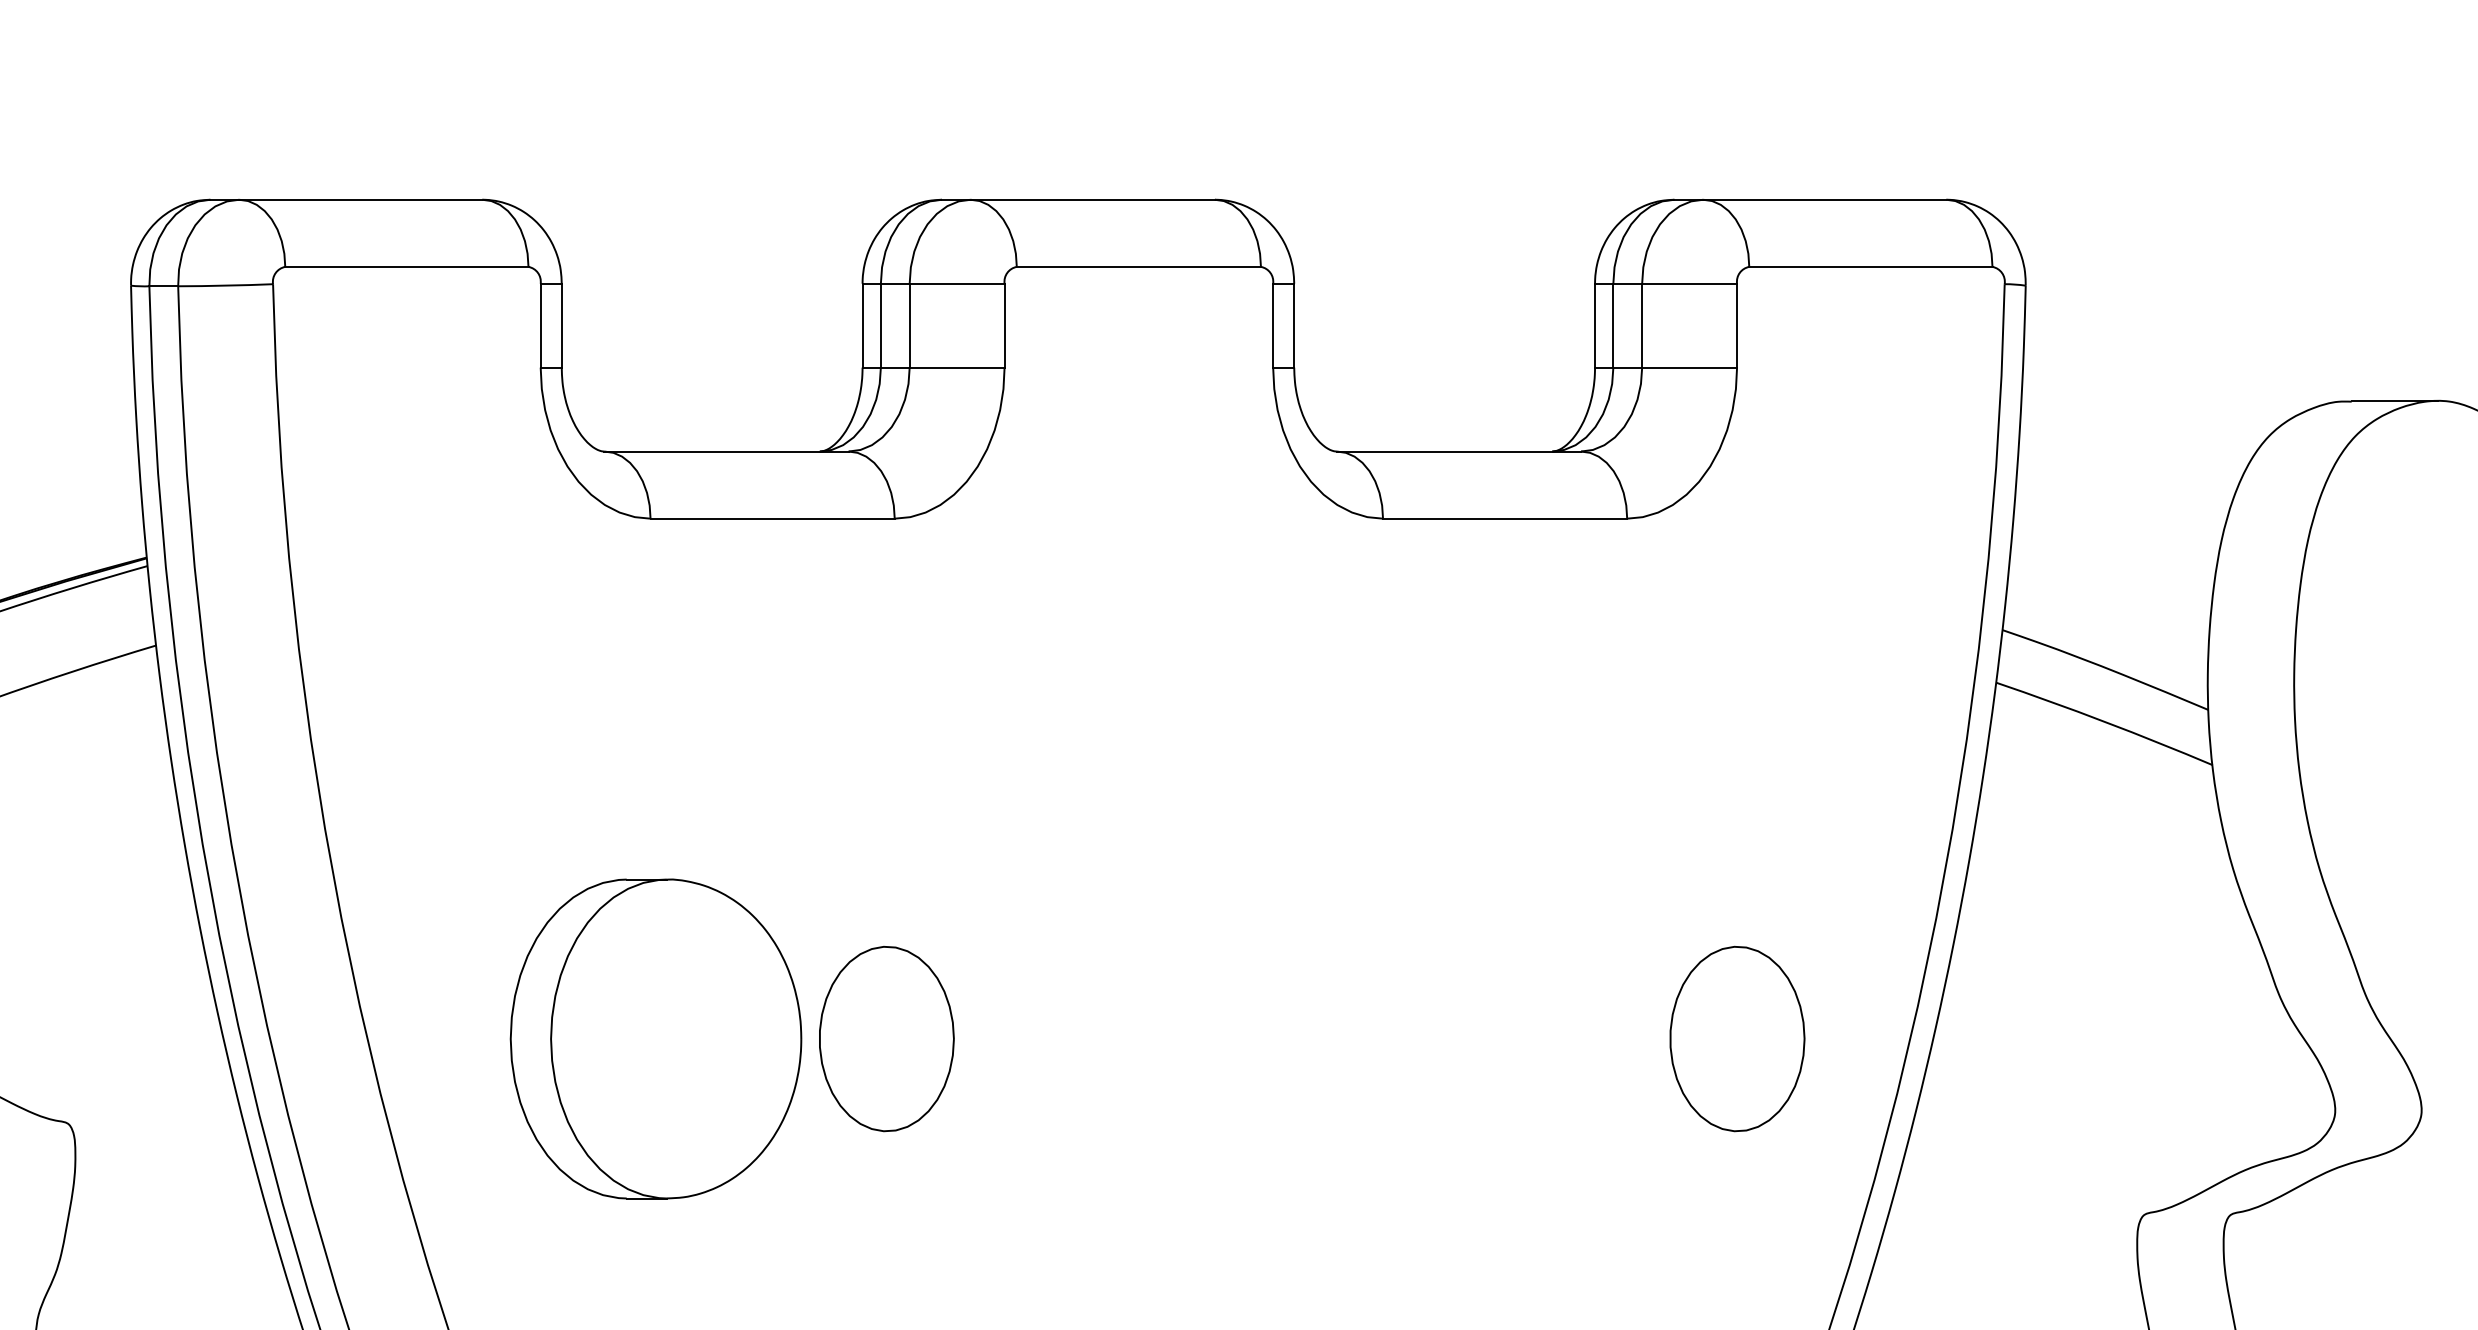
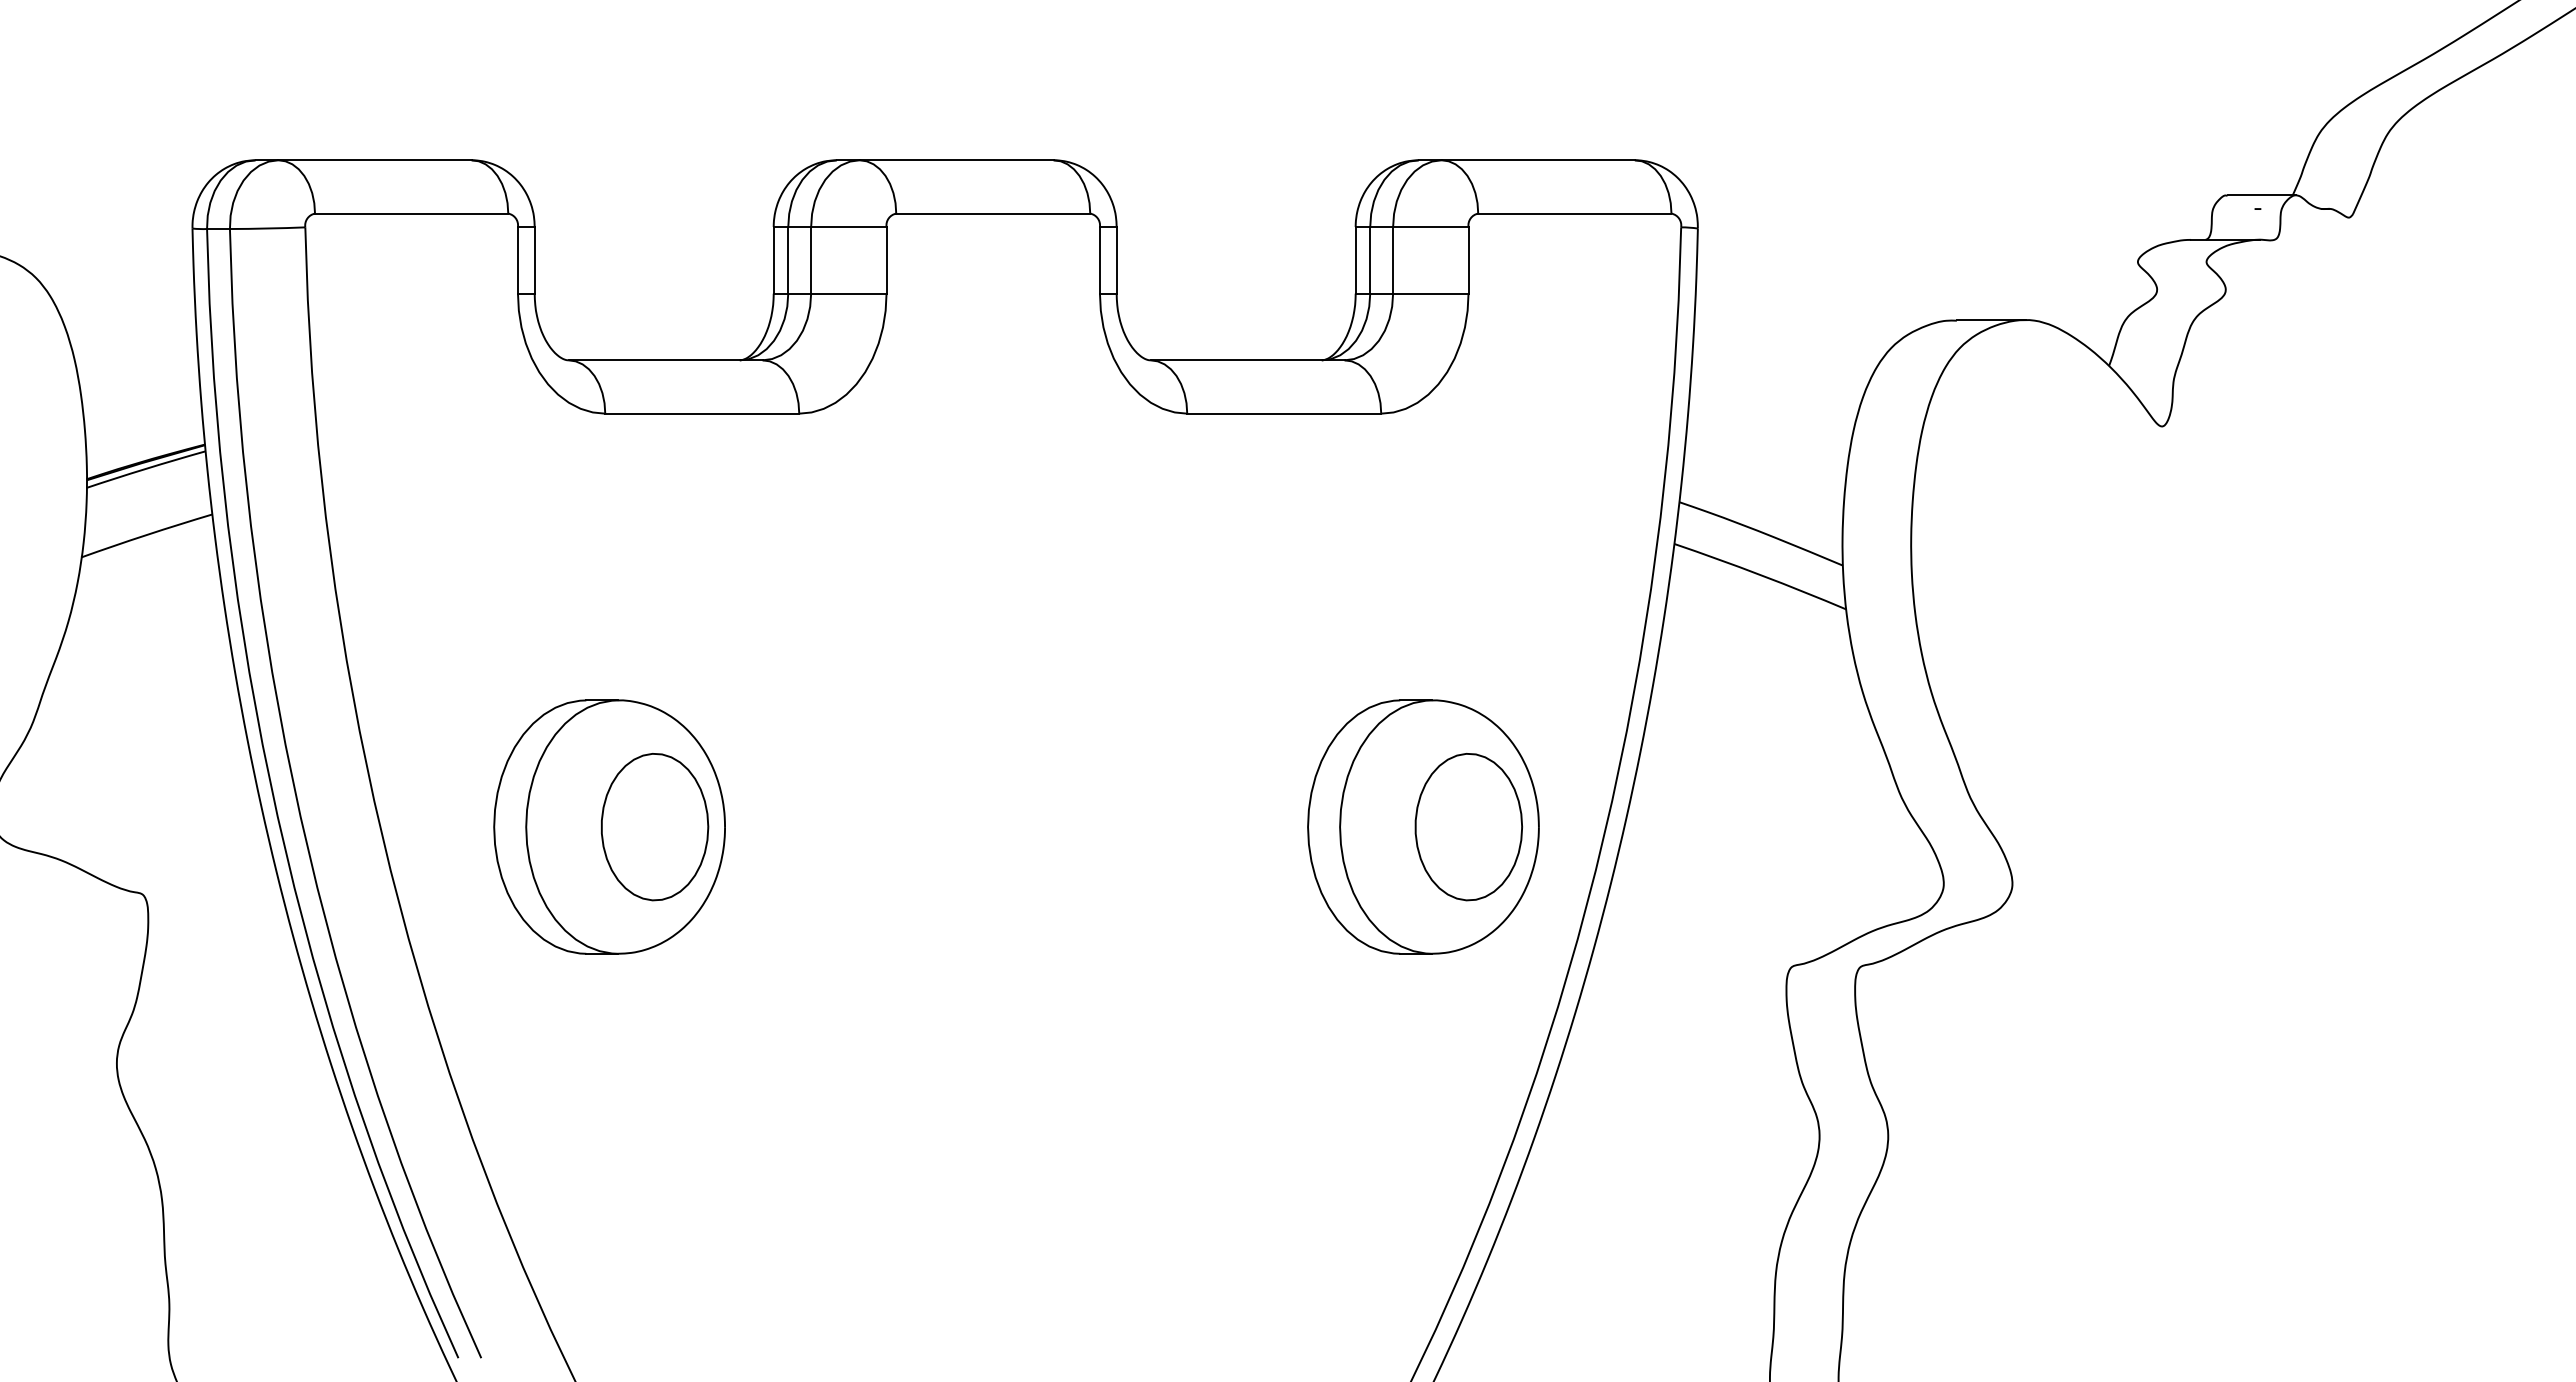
part: (1680, 1038) -> (1423, 826), added
part: (887, 1039) -> (655, 827), moved

